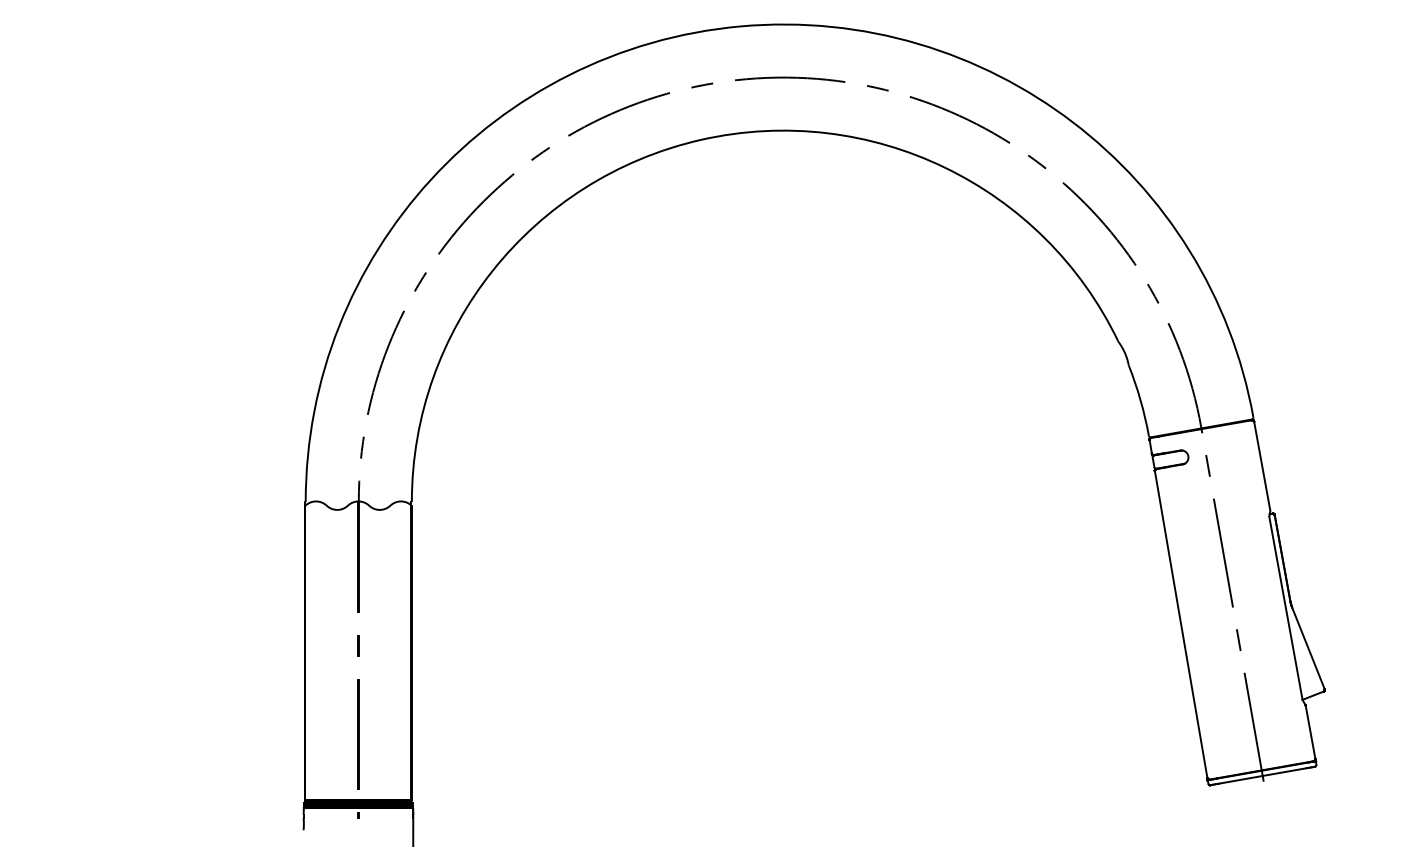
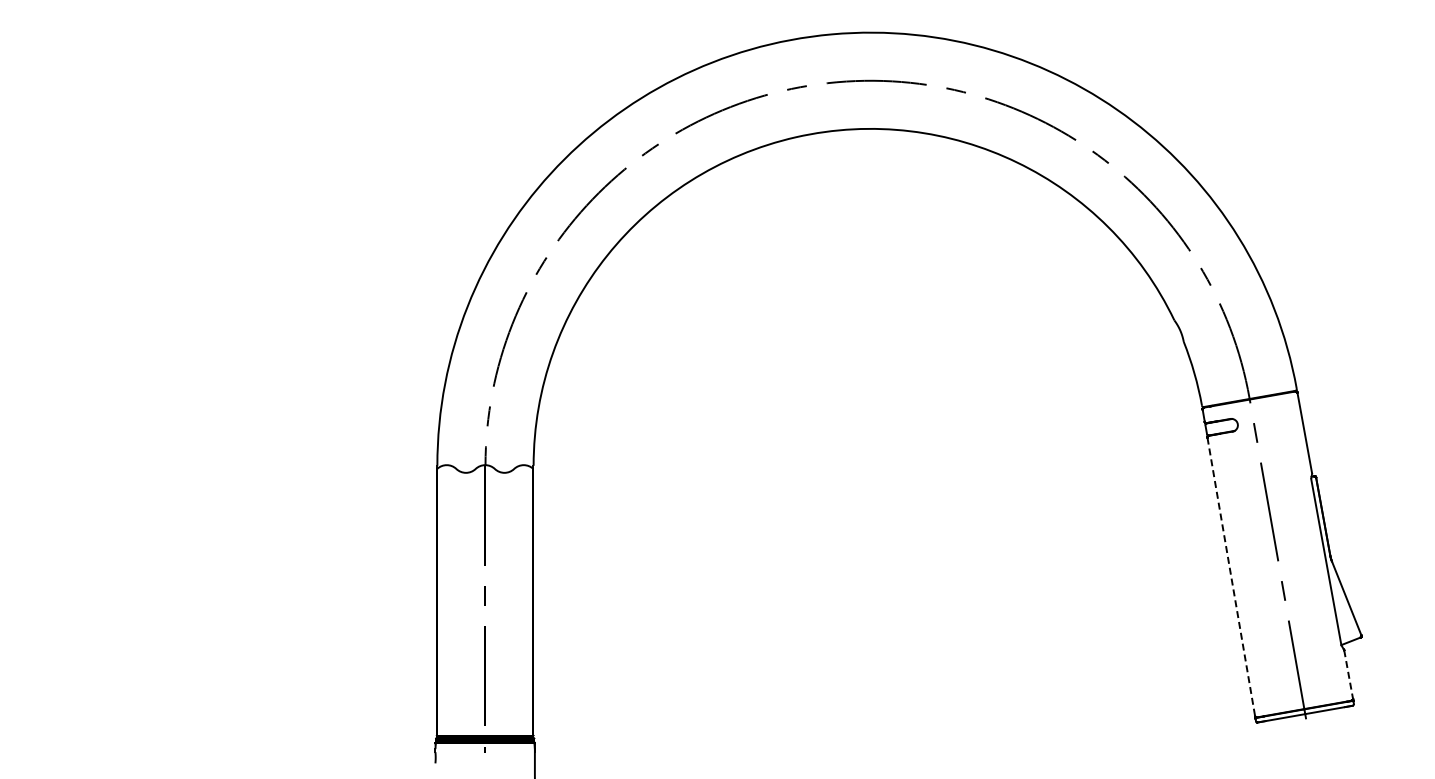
line: (1181, 625) -> (1231, 577), solid -> dashed
line: (1310, 732) -> (1348, 674), solid -> dashed

